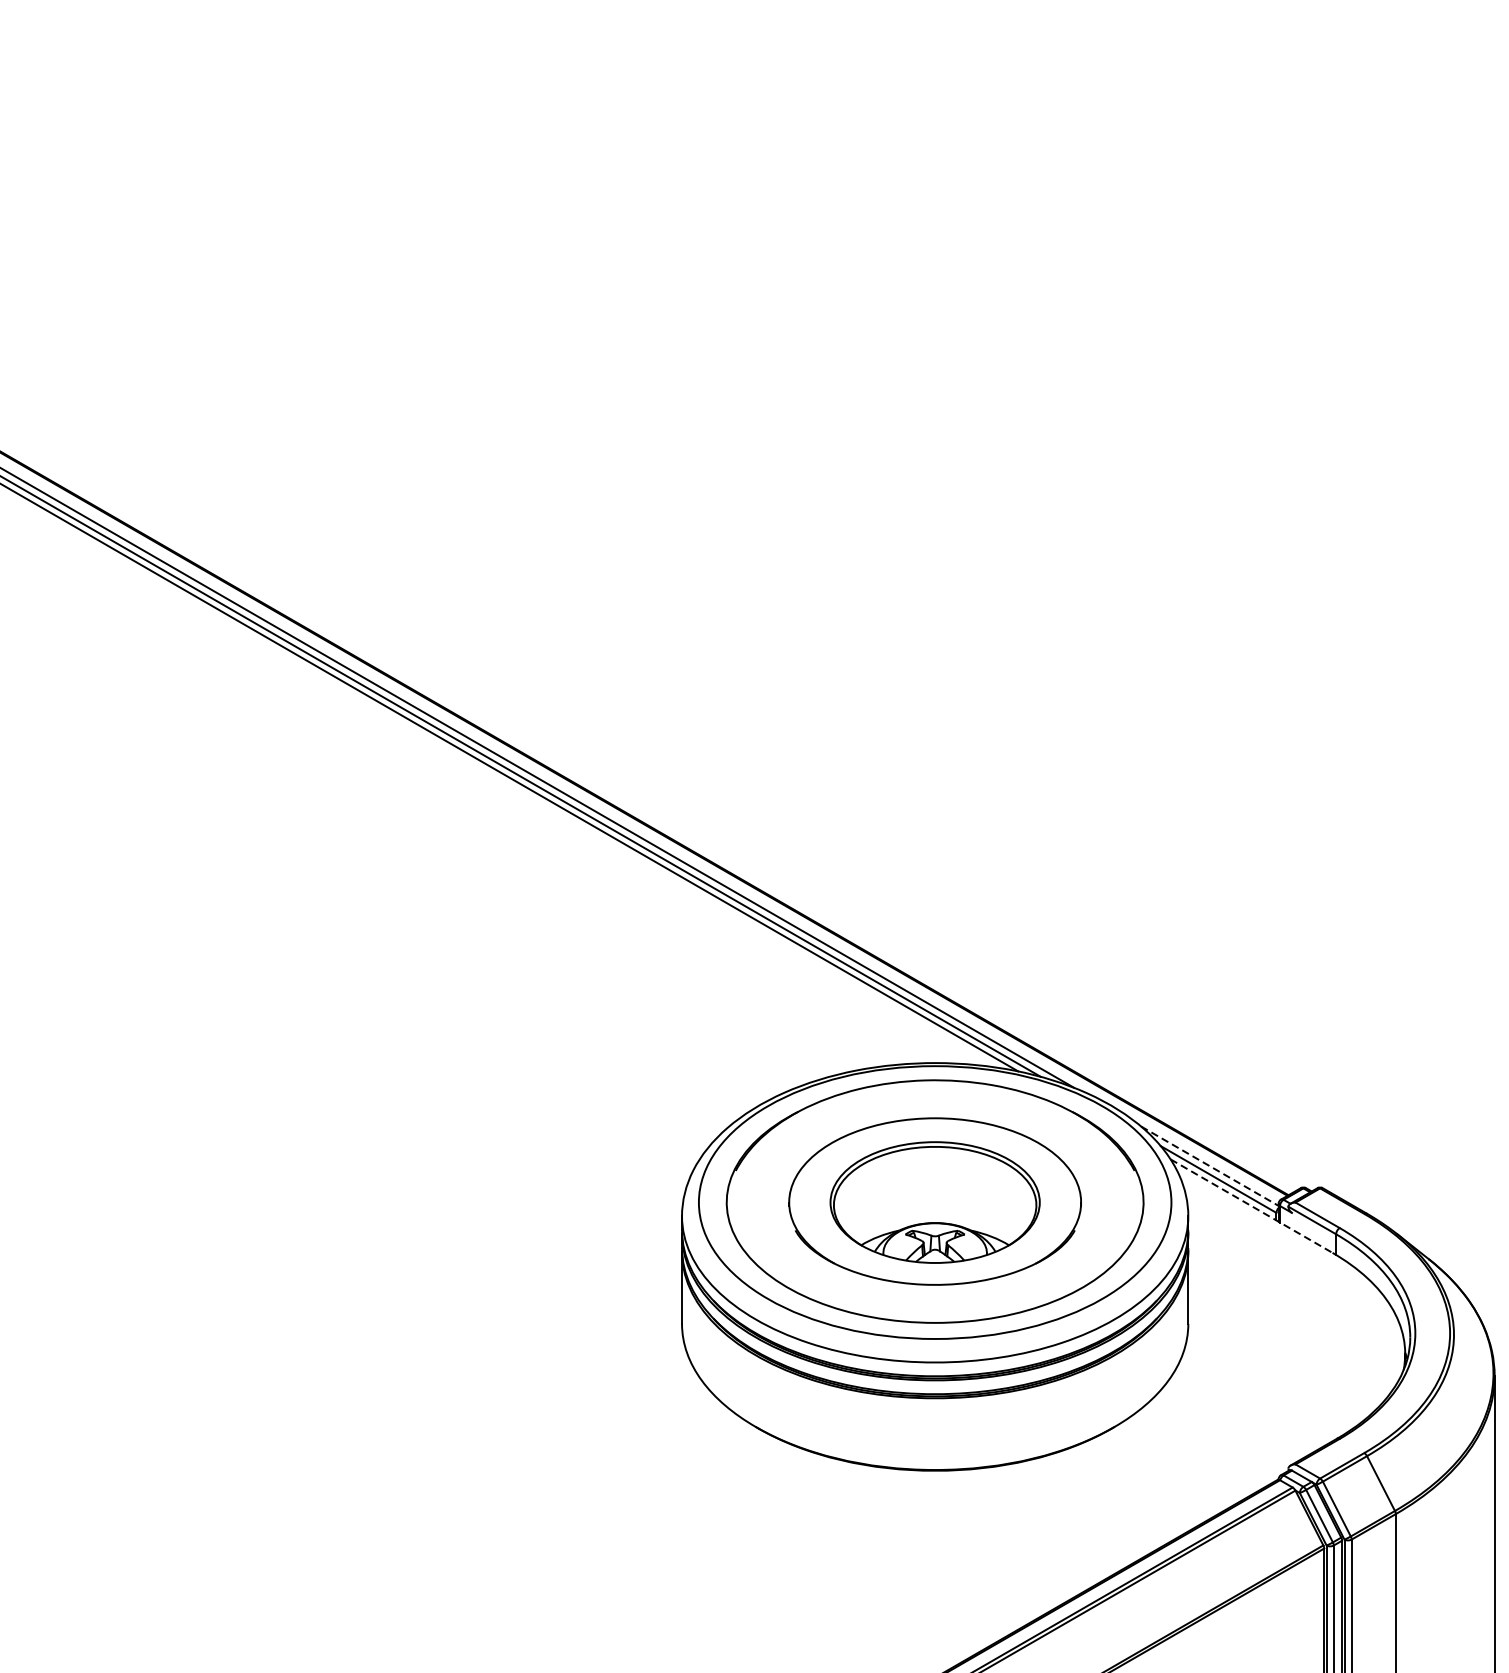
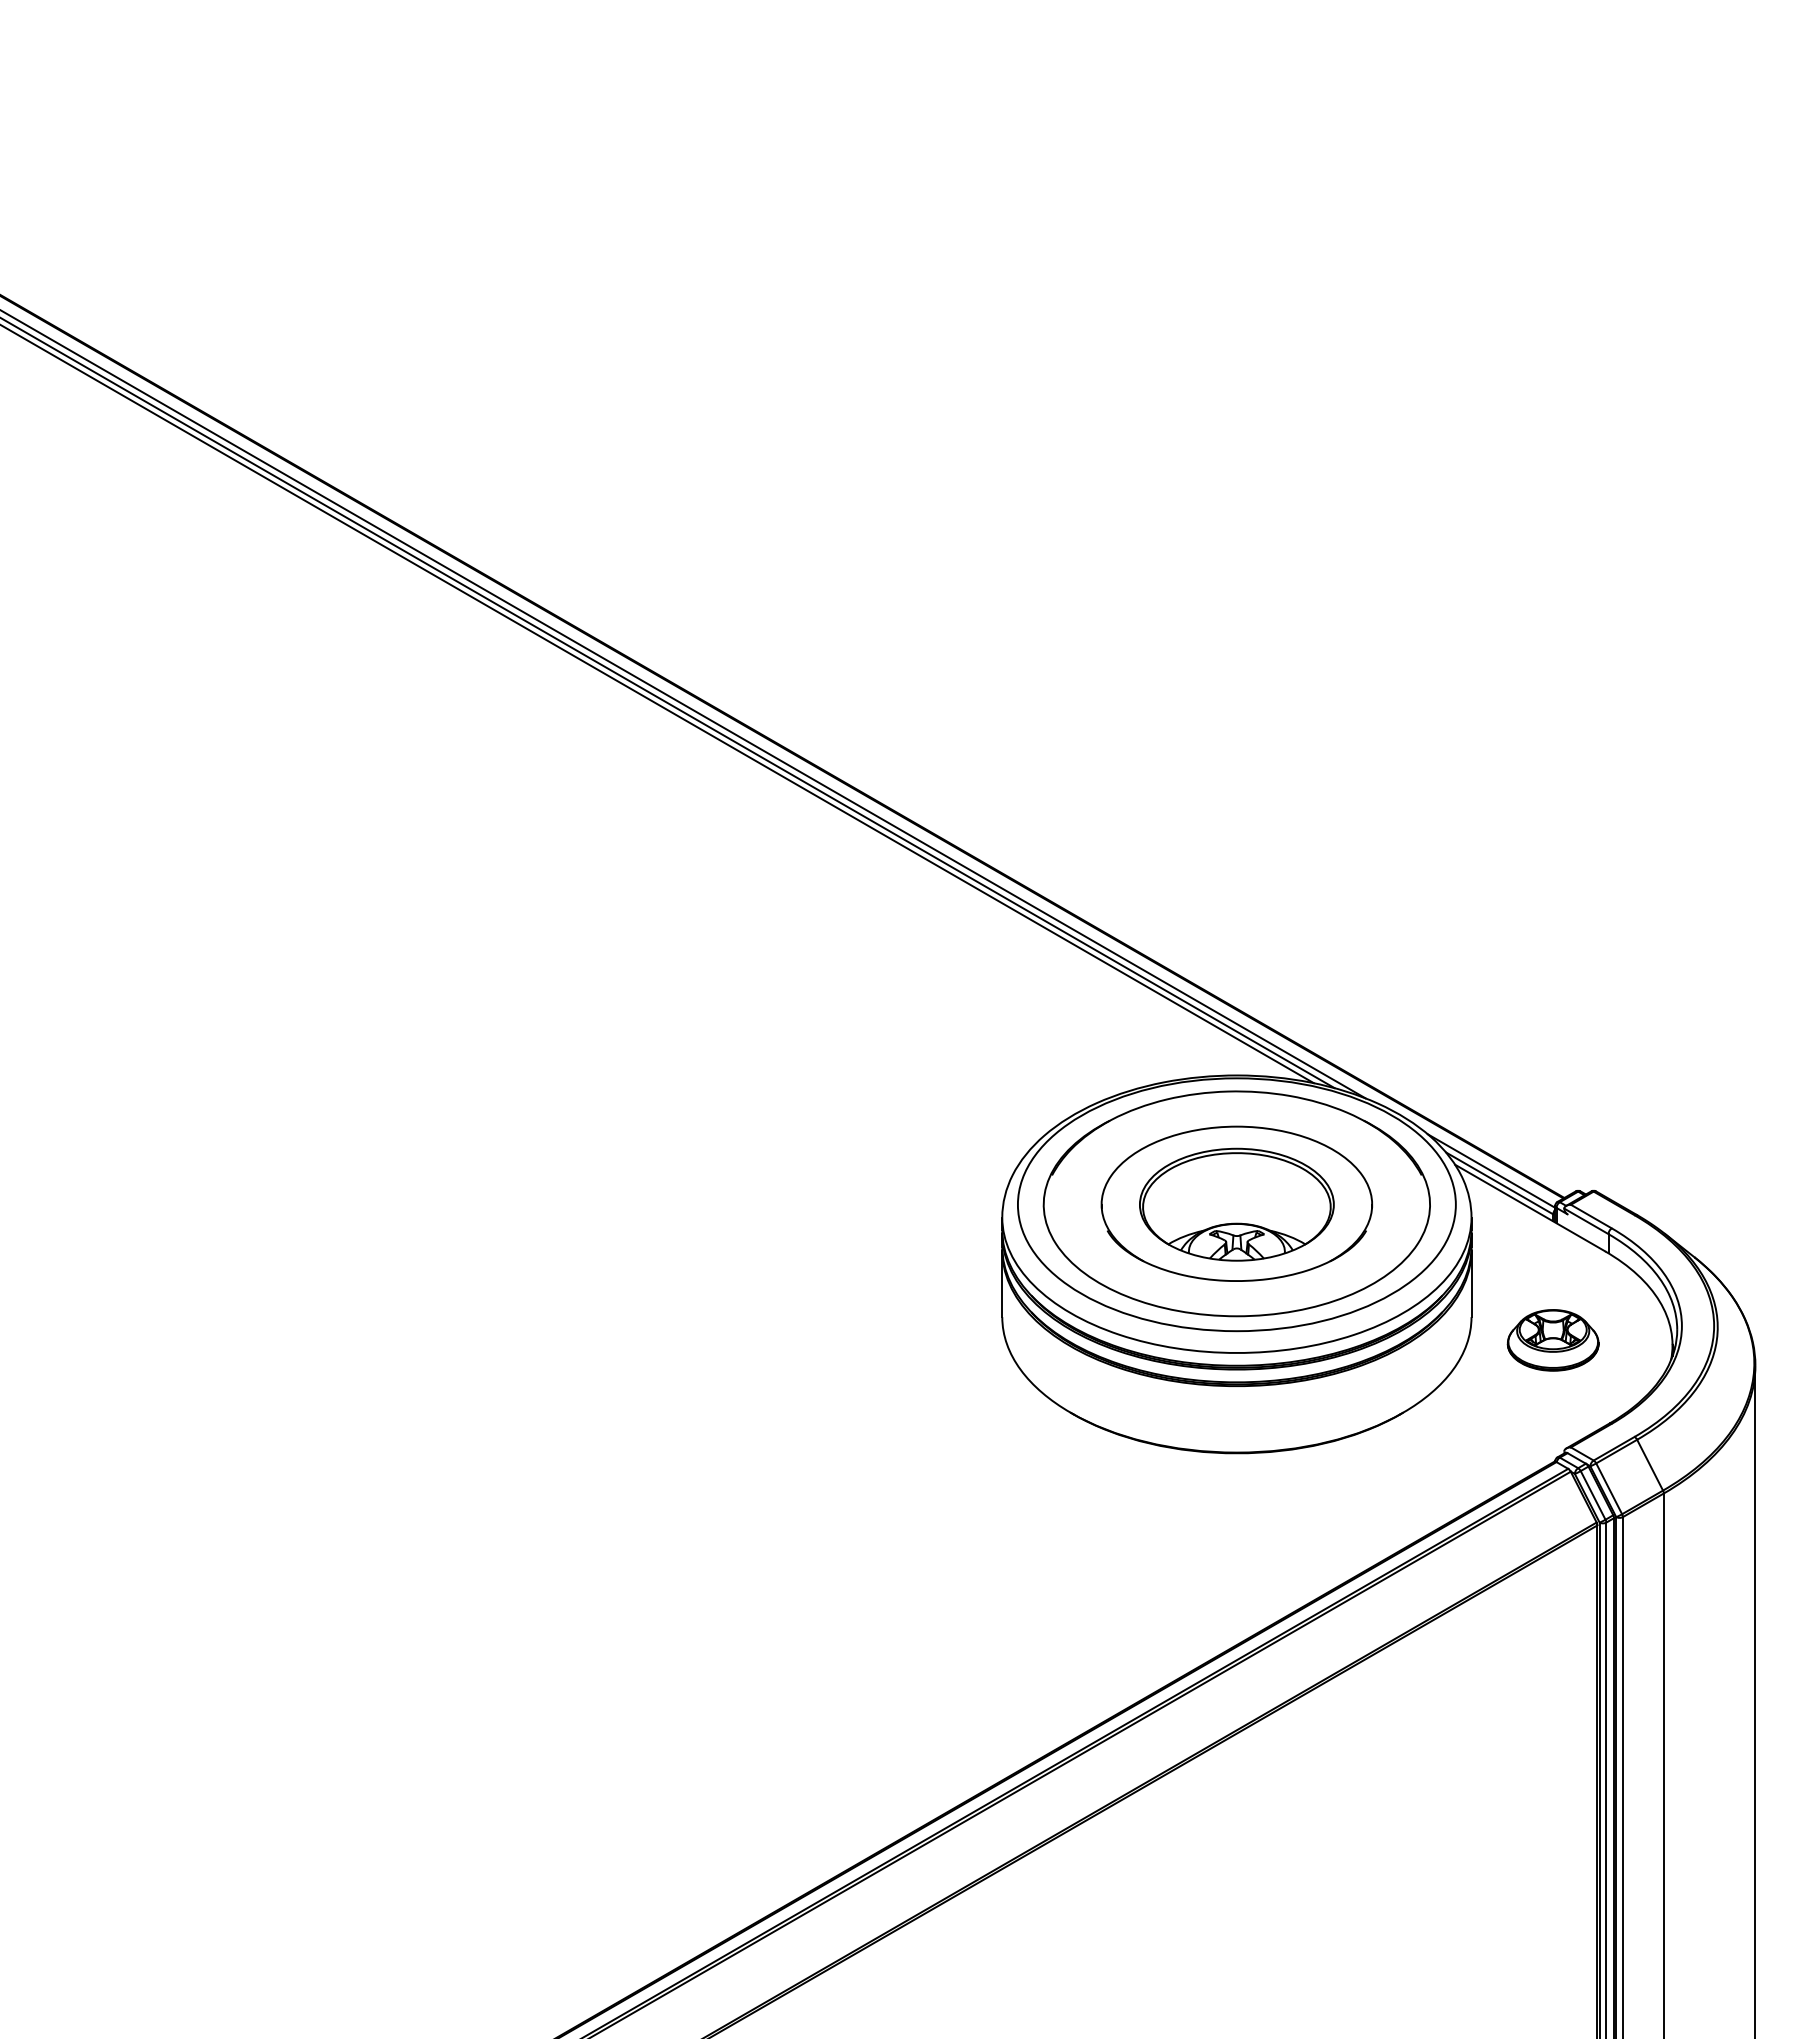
line: (1209, 1166) -> (1491, 1171), dashed -> solid
line: (1251, 1206) -> (1530, 1208), dashed -> solid
part: (1275, 1349) -> (1552, 1340), added

